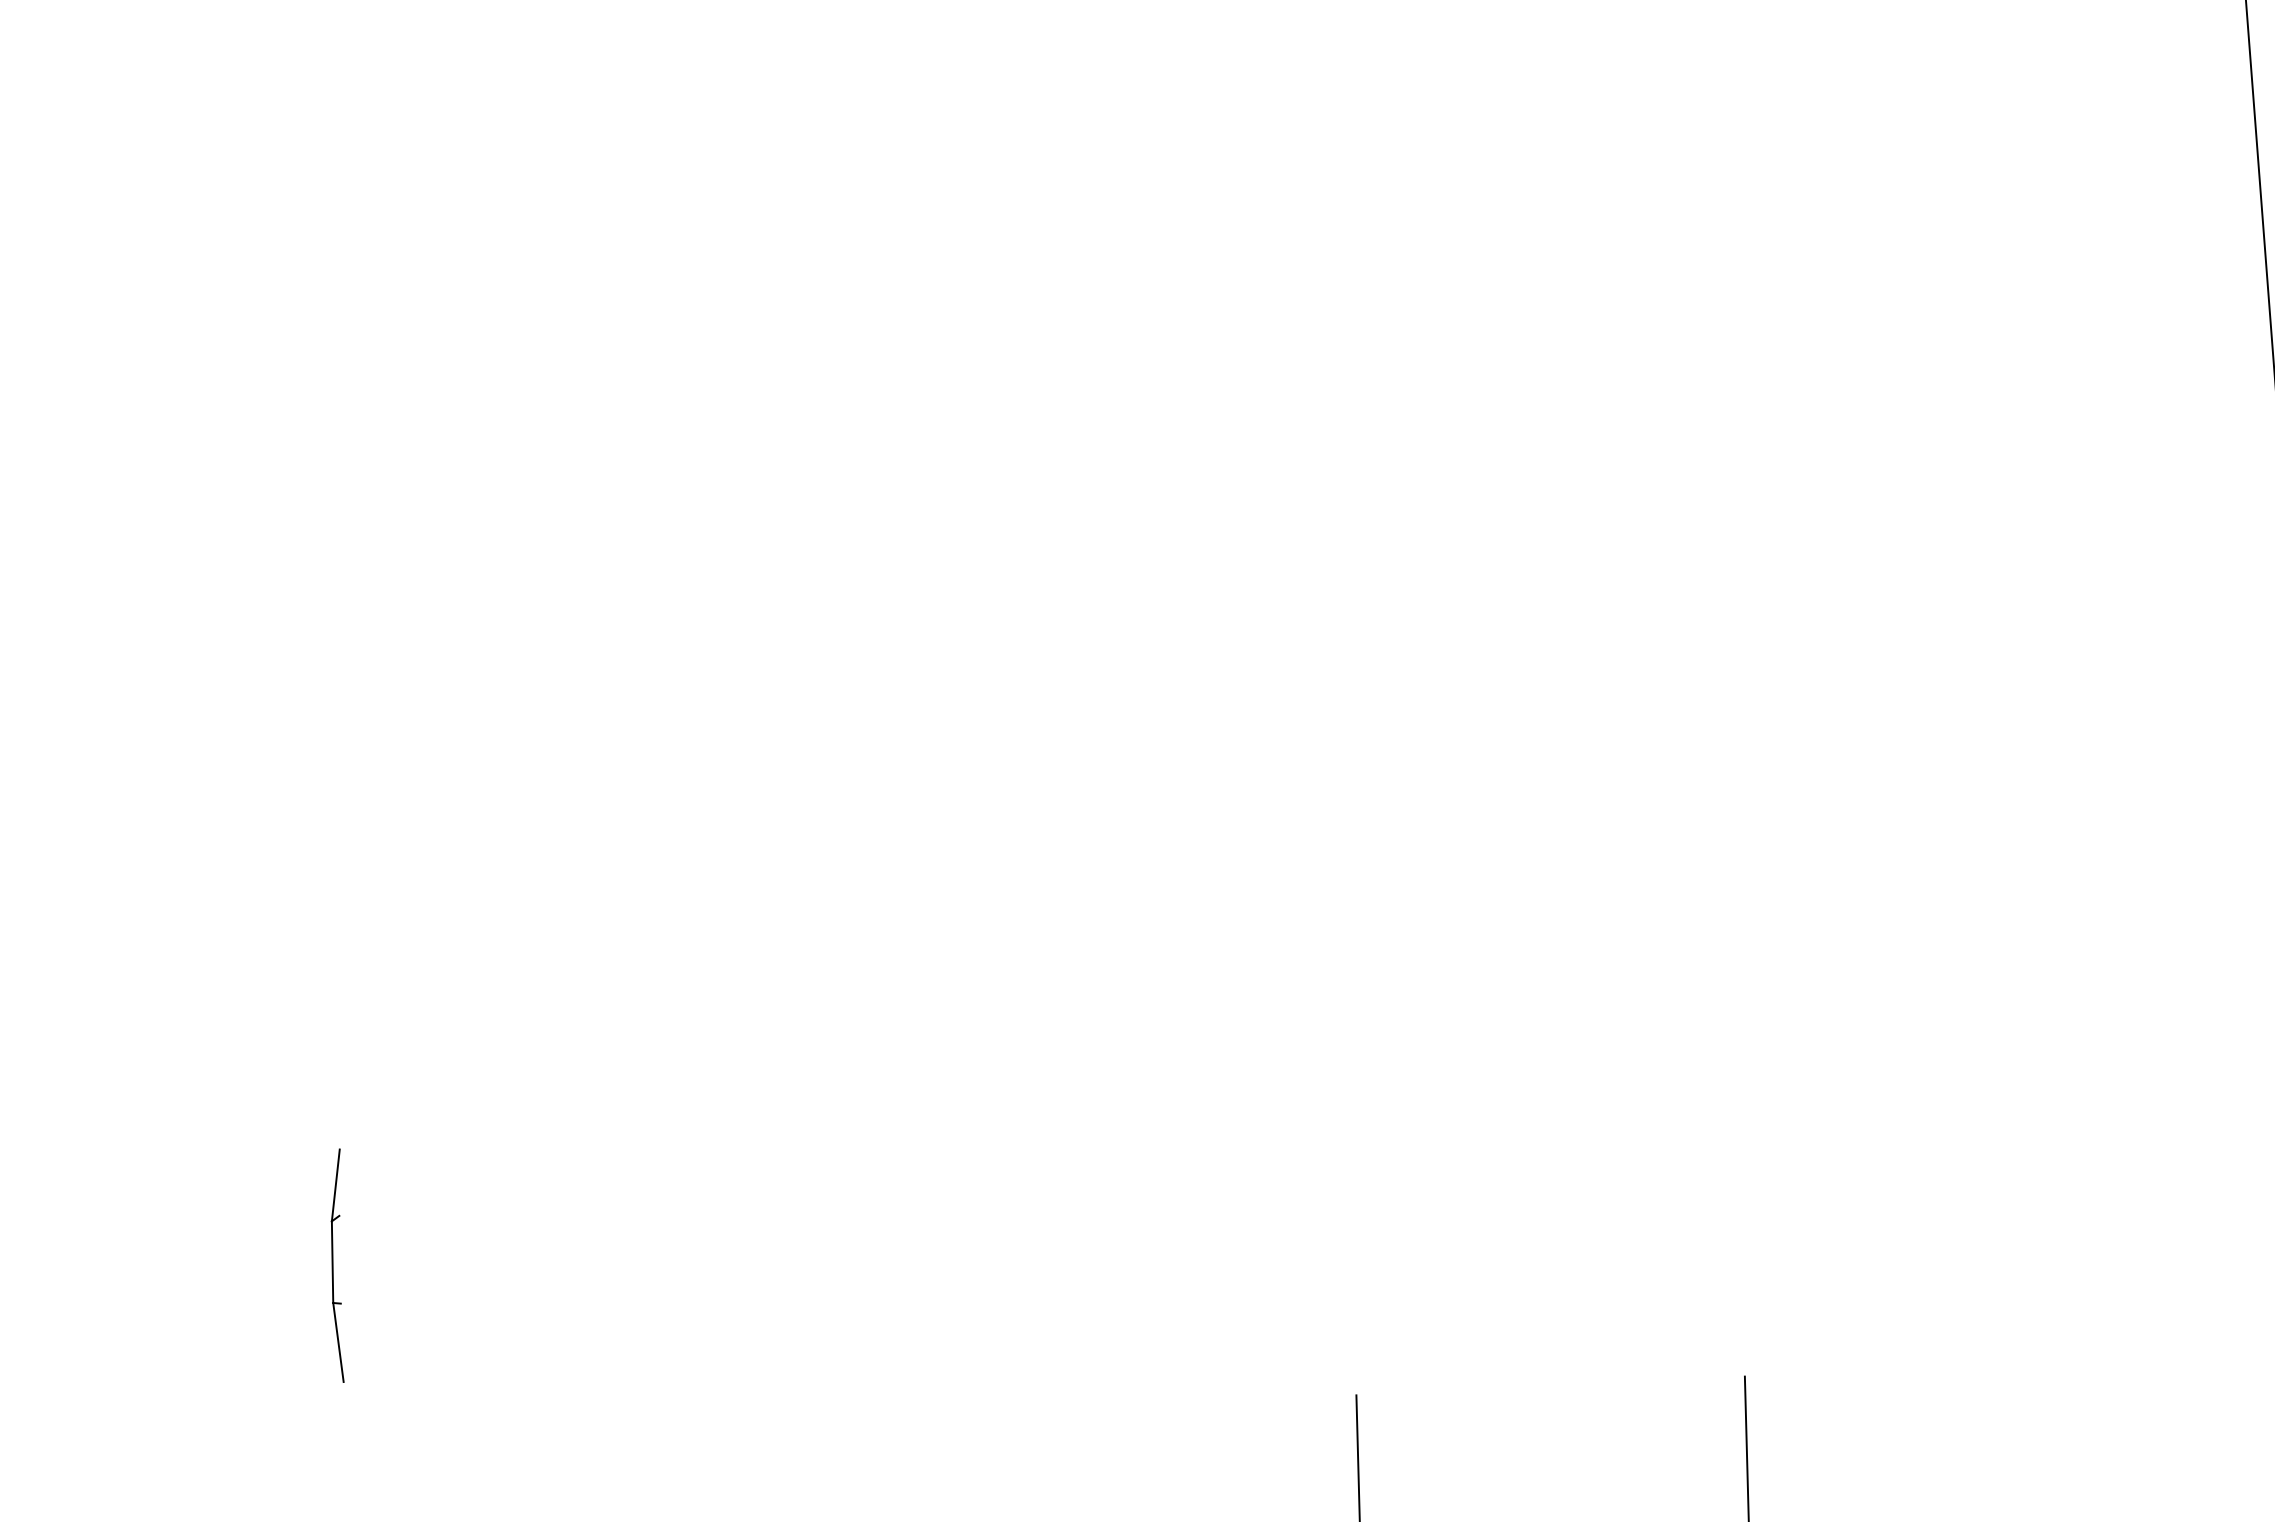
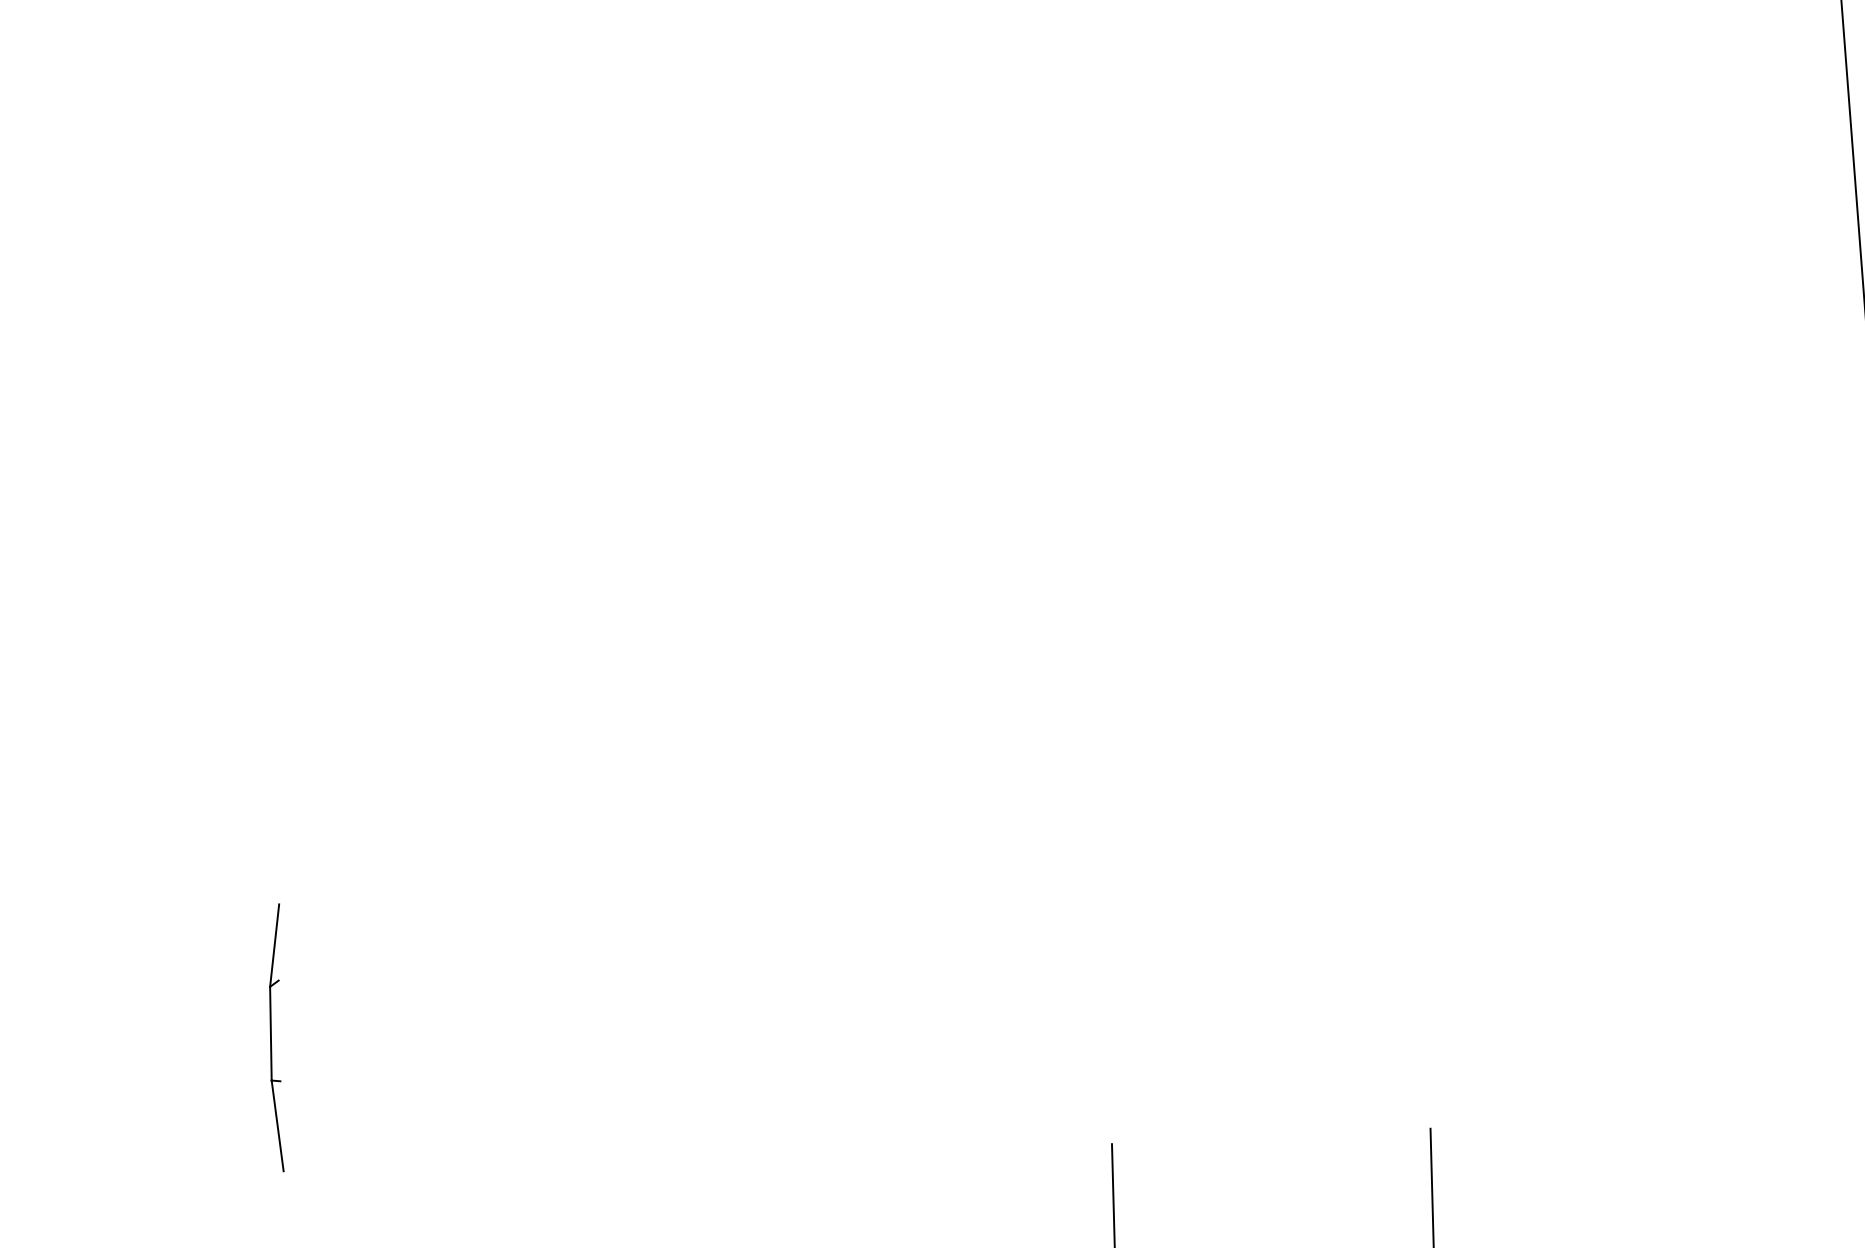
part: (337, 1265) -> (276, 1037), size x1.4

